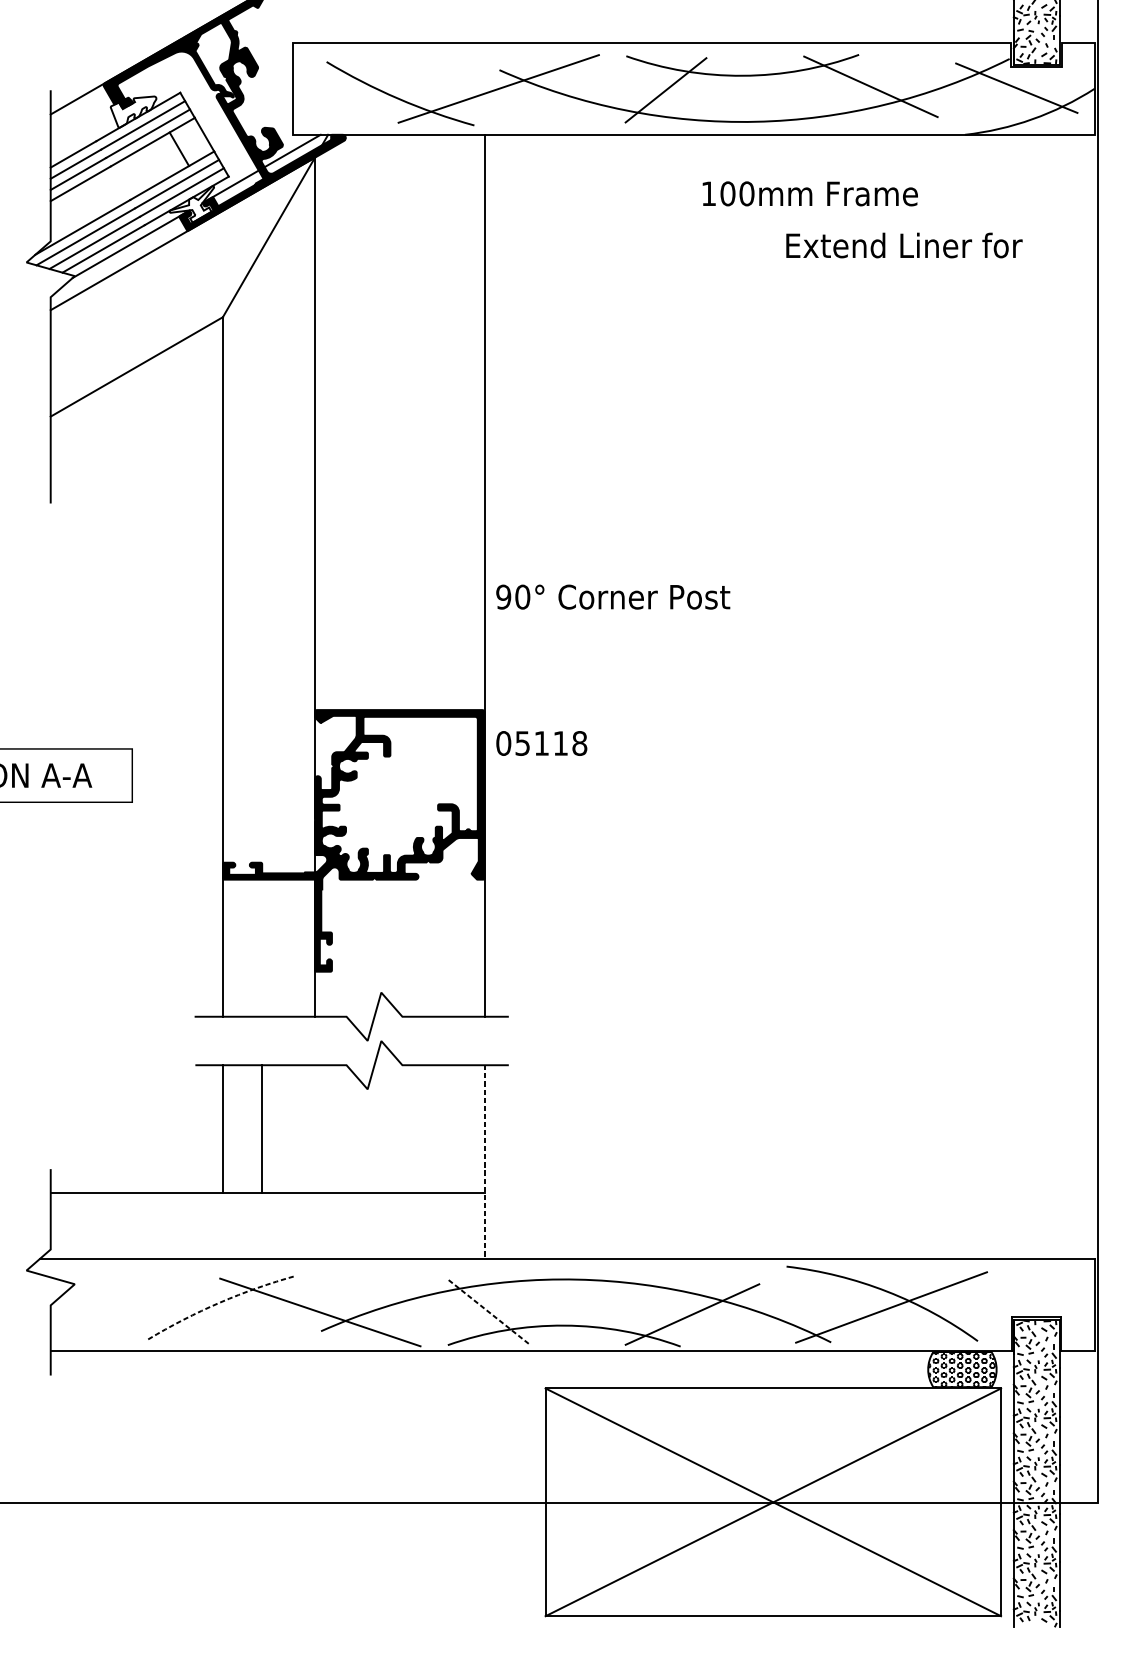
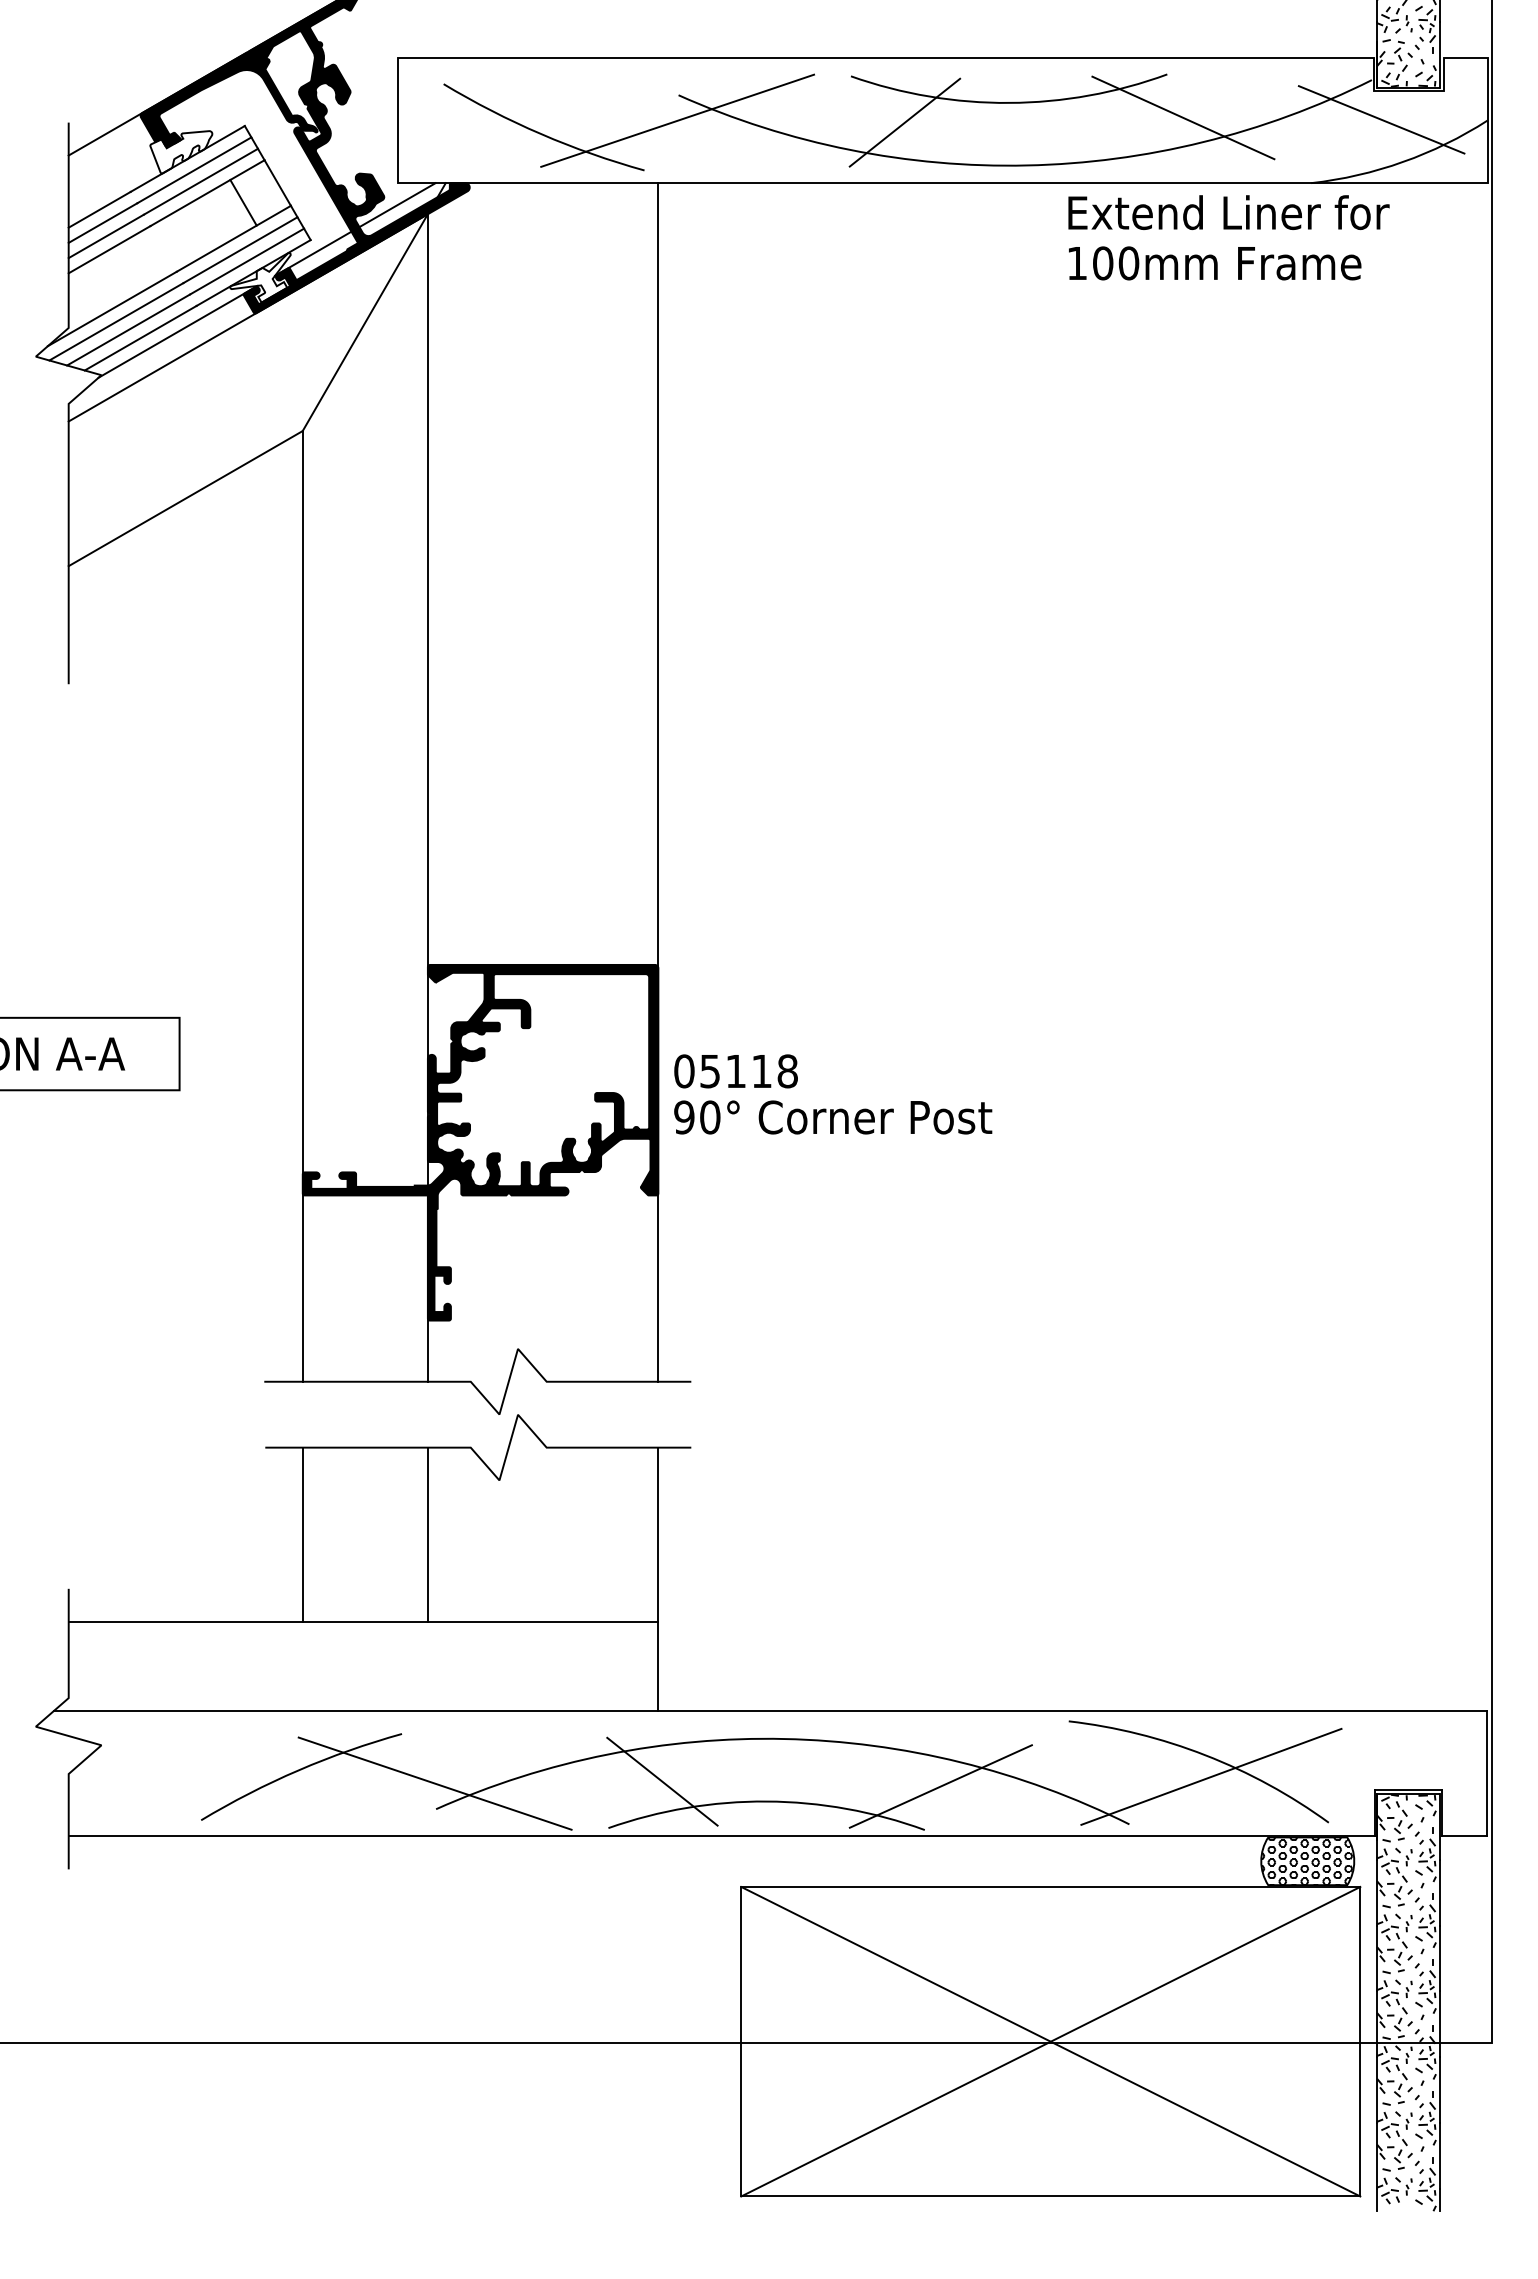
text: (810, 193) -> (1215, 263), moved
text: (904, 245) -> (1228, 212), moved
text: (613, 597) -> (833, 1117), moved
text: (541, 743) -> (735, 1071), moved
line: (261, 1129) -> (427, 1534), moved
line: (484, 1162) -> (658, 1579), dashed -> solid
line: (219, 1302) -> (298, 1770), dashed -> solid
line: (487, 1310) -> (662, 1781), dashed -> solid

